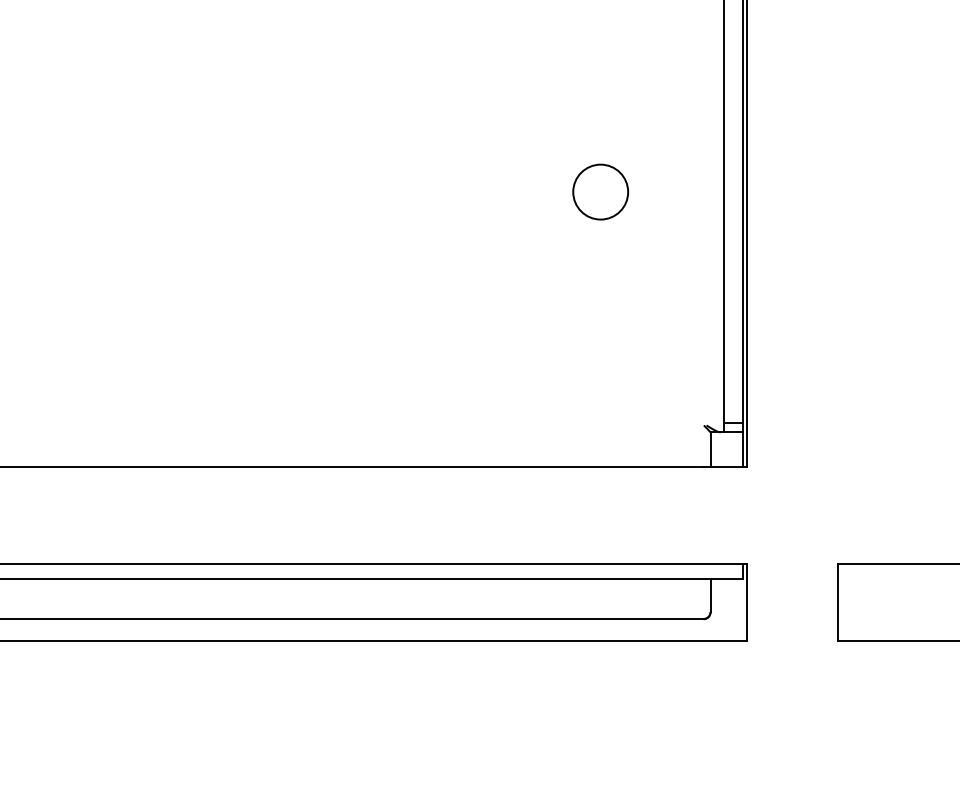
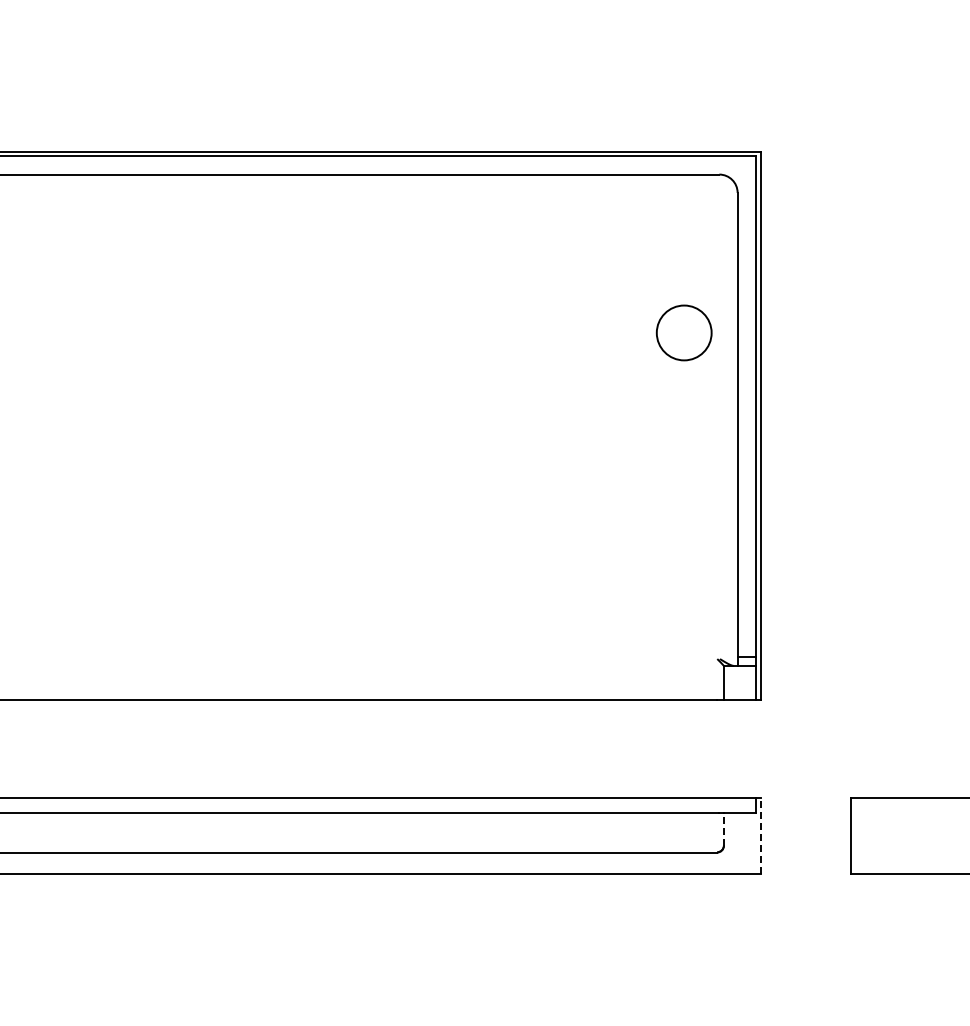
circle: (599, 191) -> (683, 332), moved
line: (710, 596) -> (723, 829), solid -> dashed
line: (747, 602) -> (760, 835), solid -> dashed

